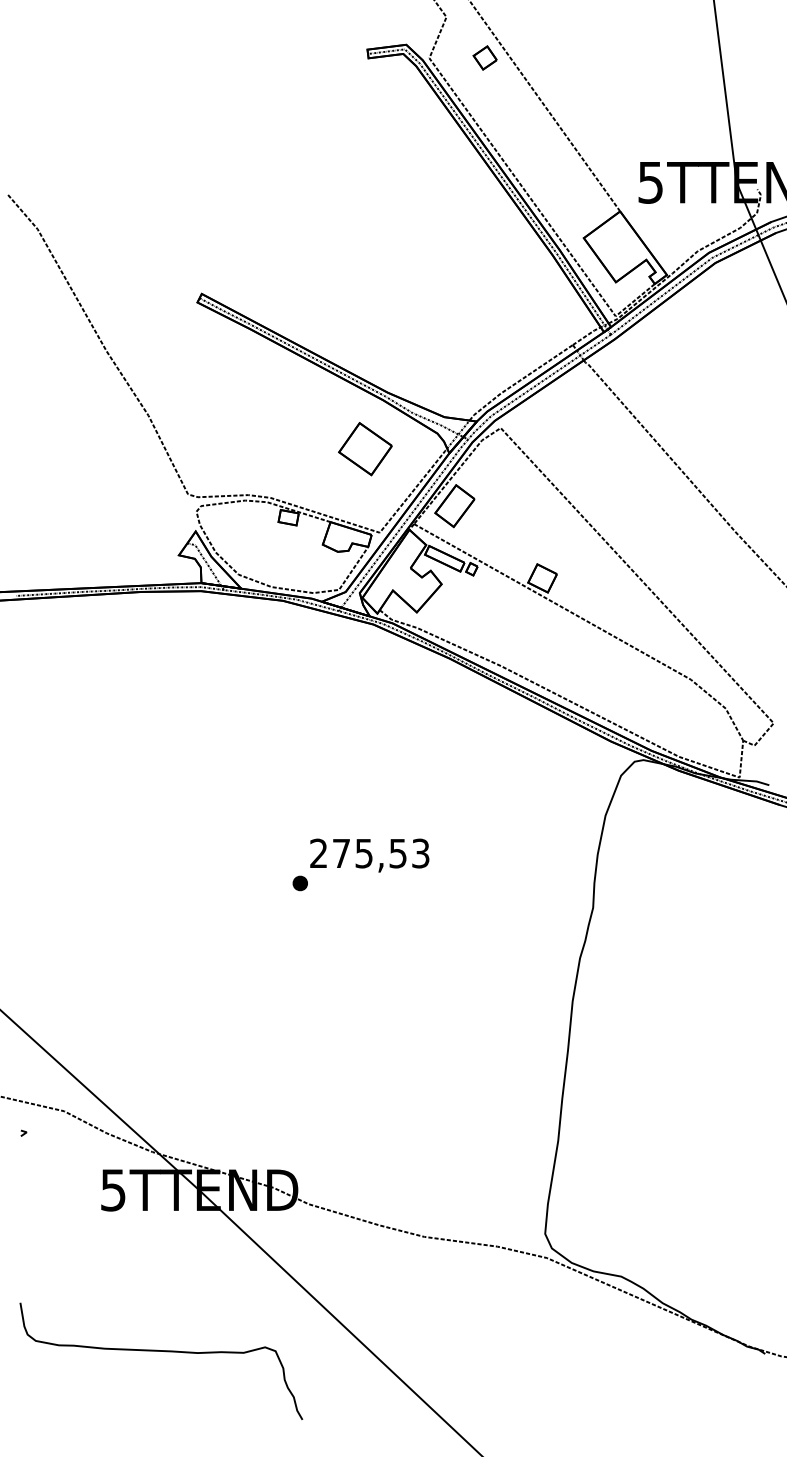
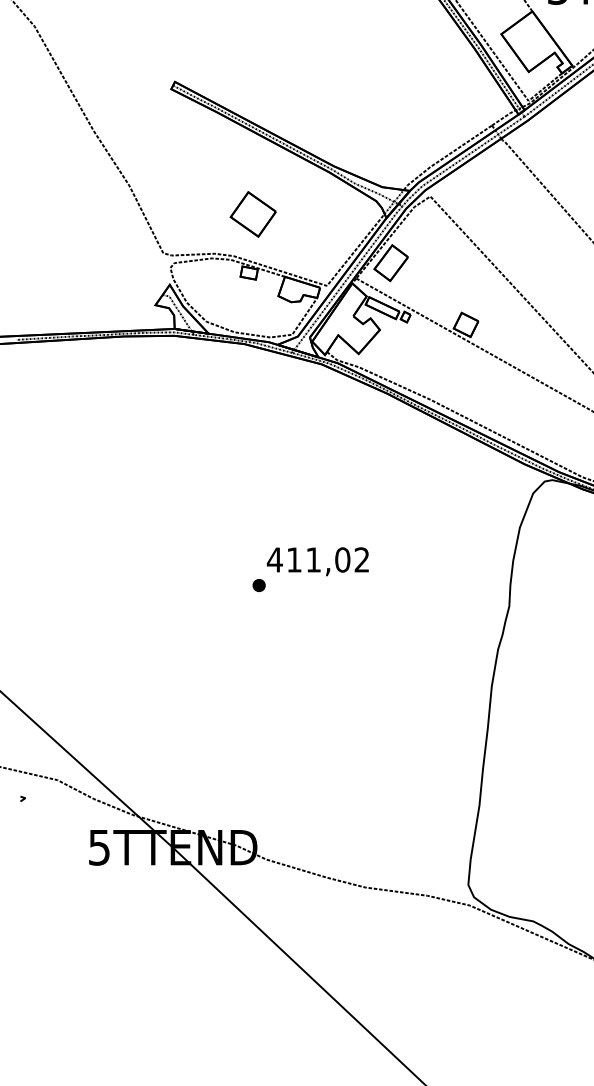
part: (365, 449) -> (253, 214), moved
text: (369, 853) -> (318, 559), 275,53 -> 411,02
curve: (165, 1352) -> (143, 986), removed

